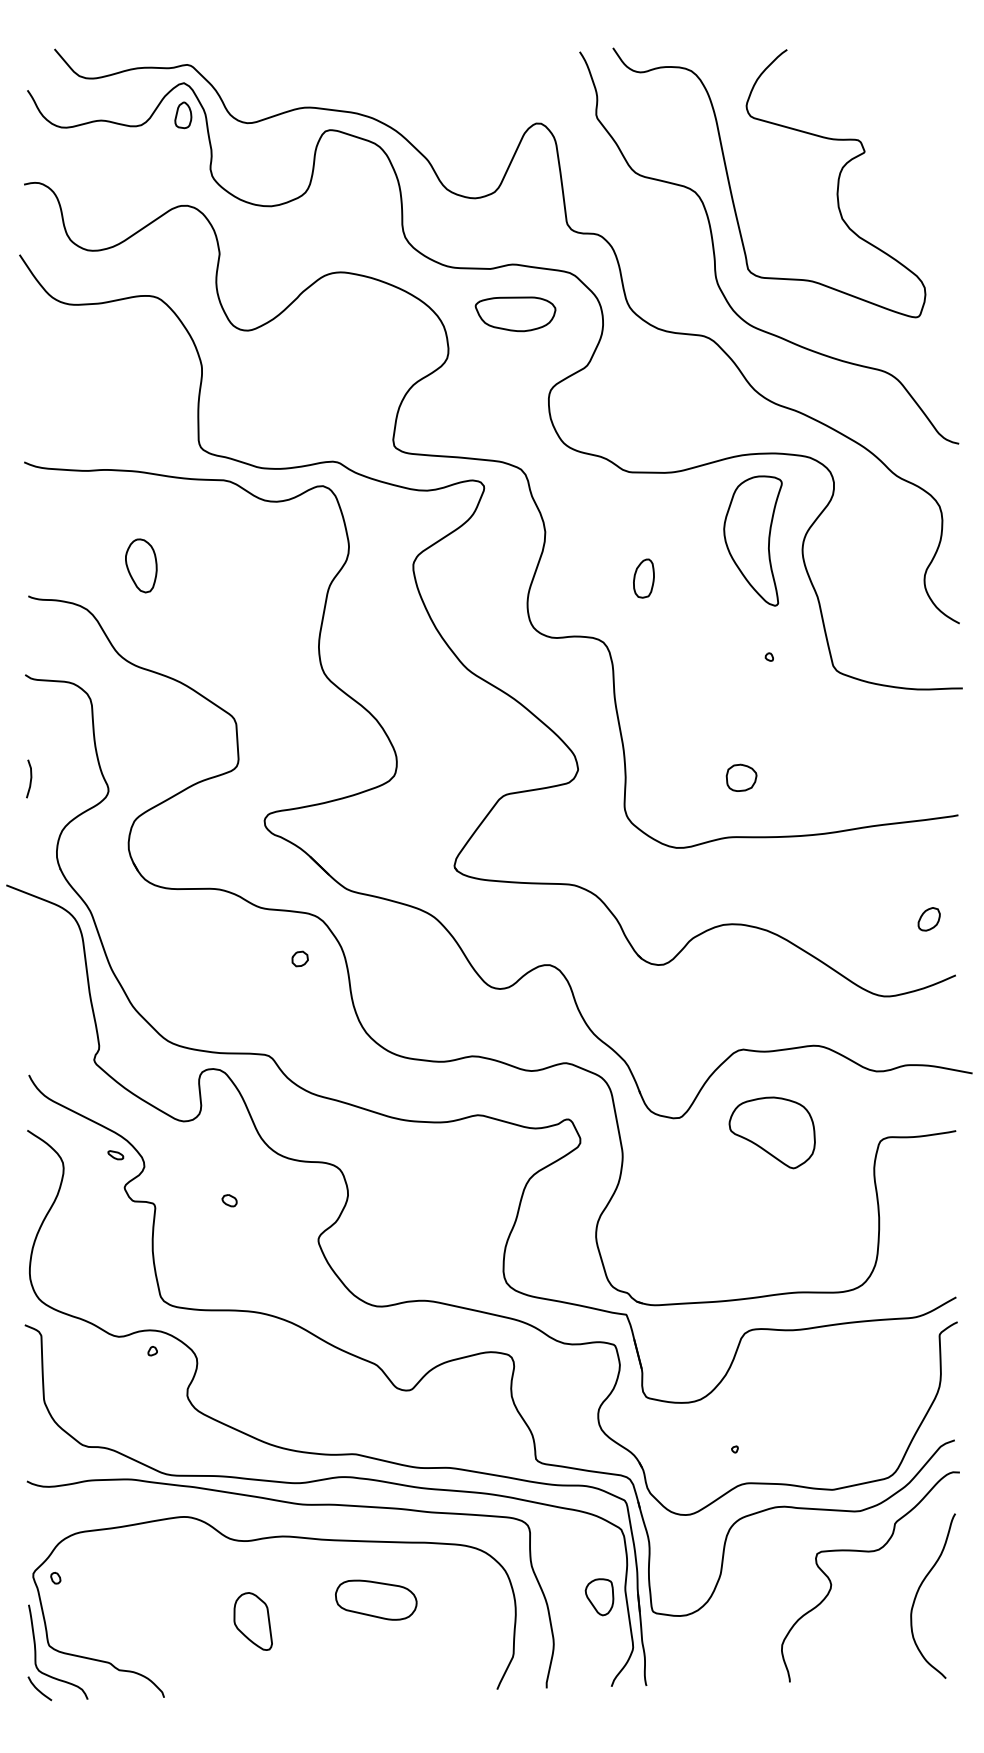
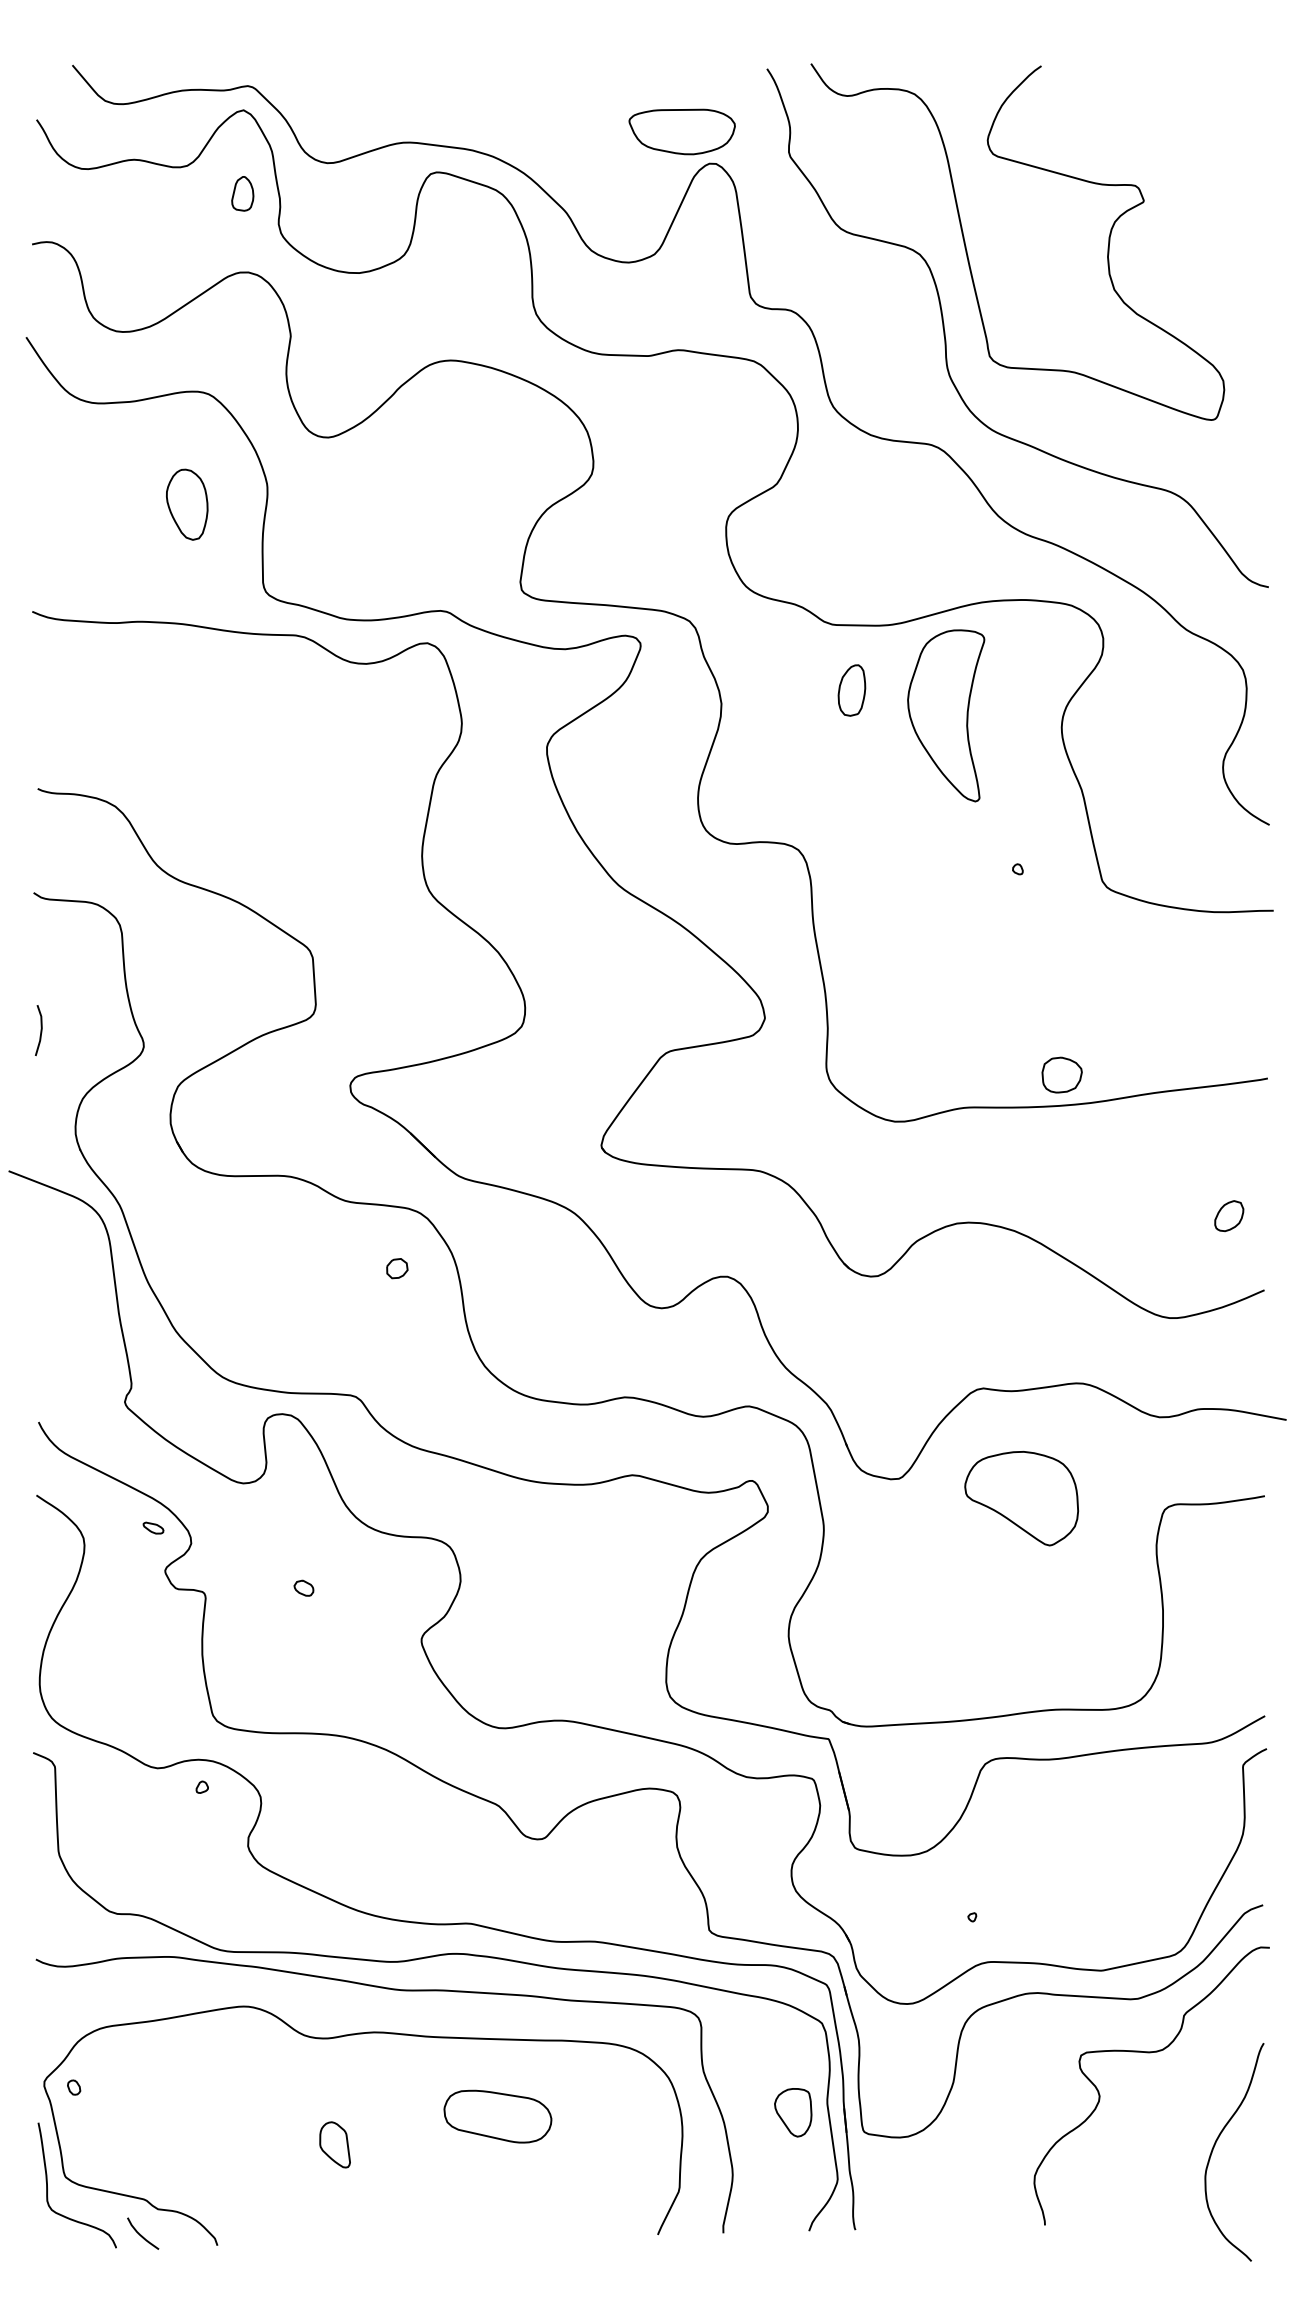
part: (183, 115) -> (242, 193), moved
part: (515, 313) -> (681, 131), moved
part: (753, 540) -> (946, 715), moved
part: (141, 565) -> (187, 504), moved
part: (643, 578) -> (851, 690), moved
part: (741, 777) -> (1061, 1074), moved
curve: (919, 1589) -> (1216, 2143), moved
part: (252, 1621) -> (334, 2144), size x0.6
curve: (38, 1689) -> (141, 2234), moved

